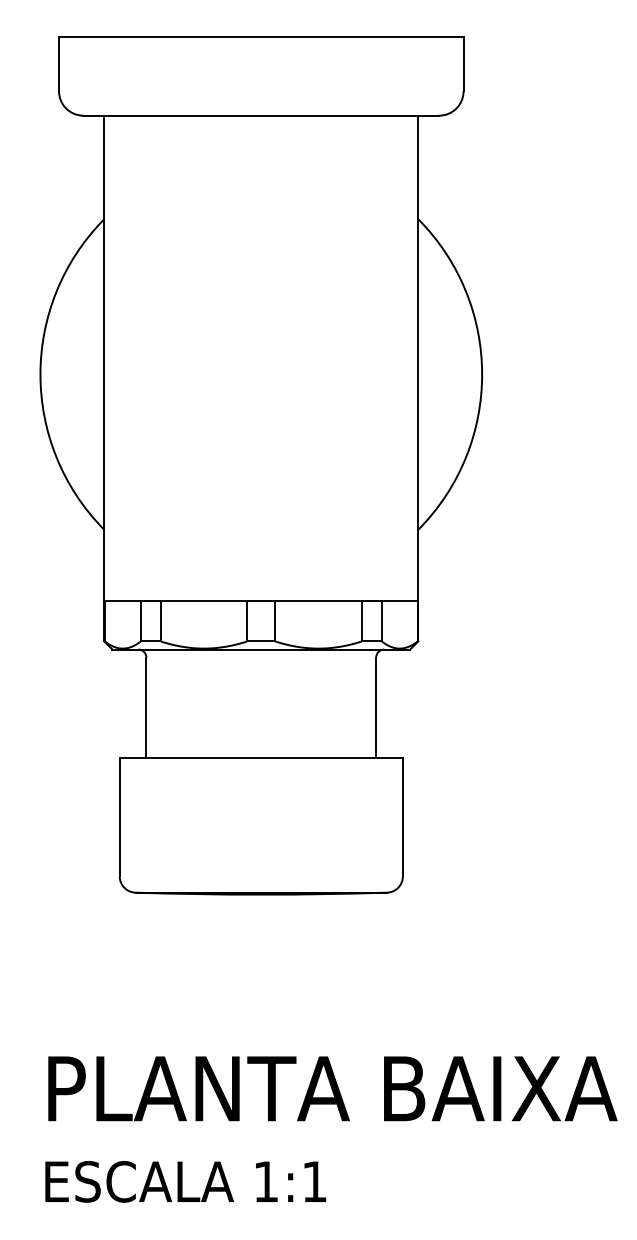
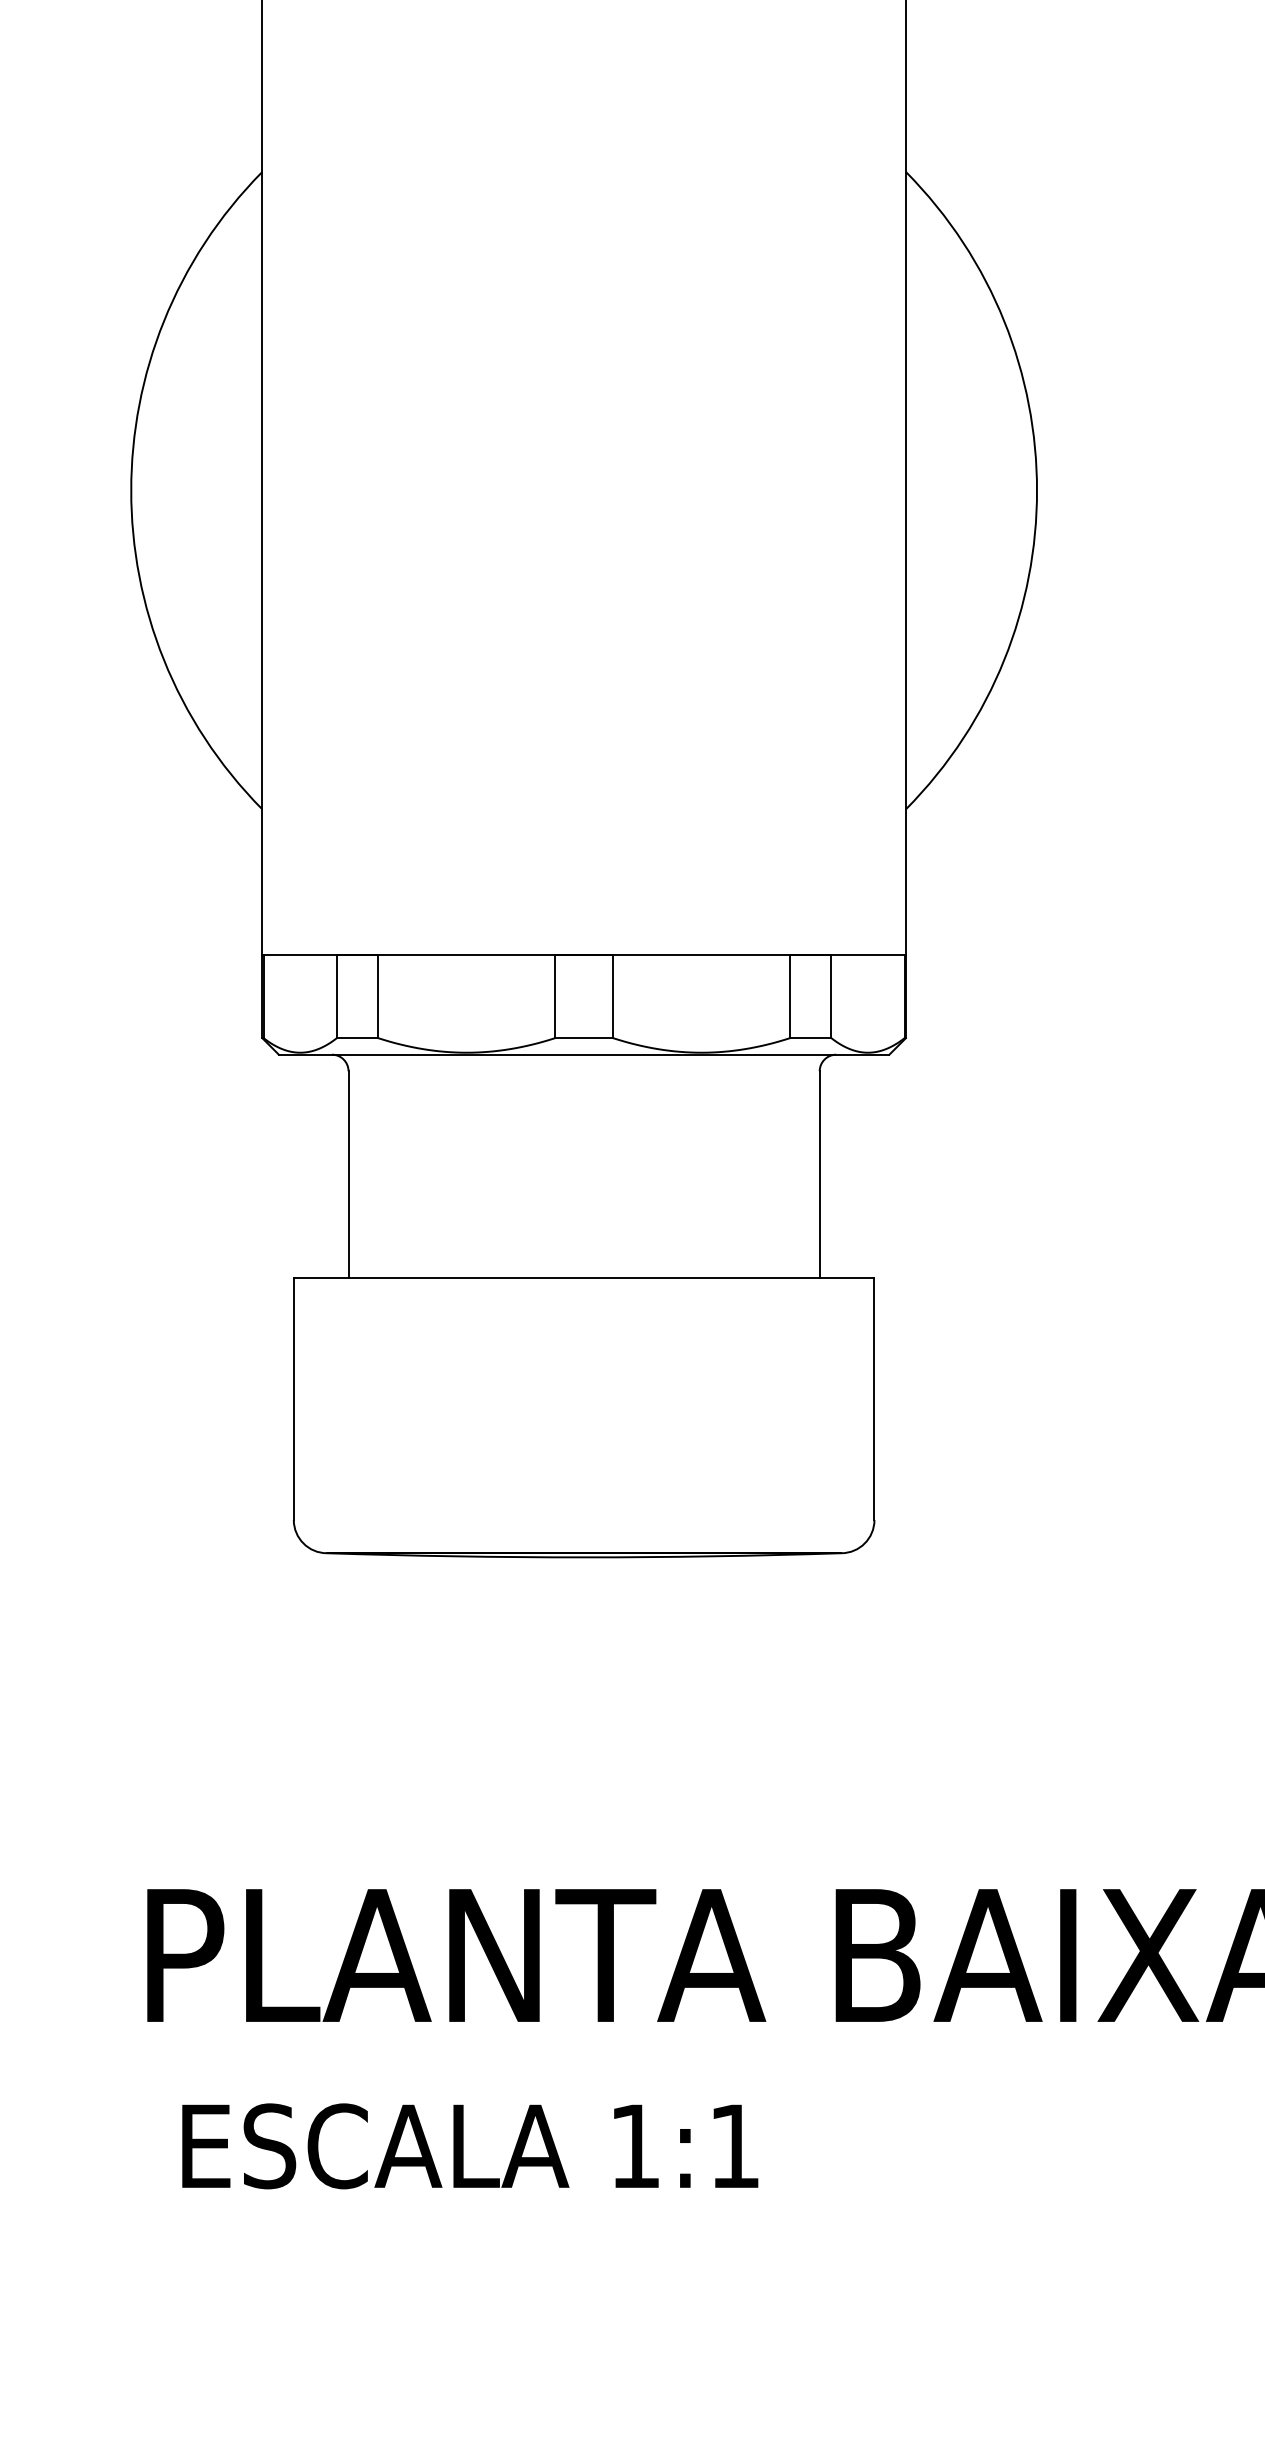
text: (185, 1181) -> (469, 2145), moved

